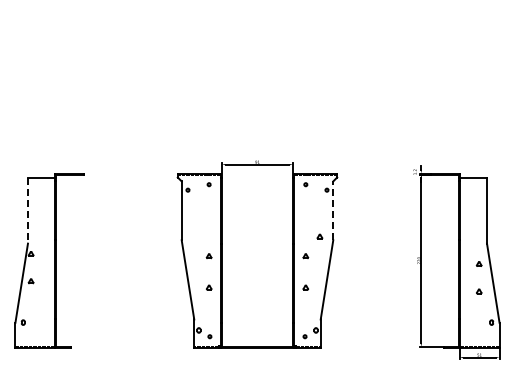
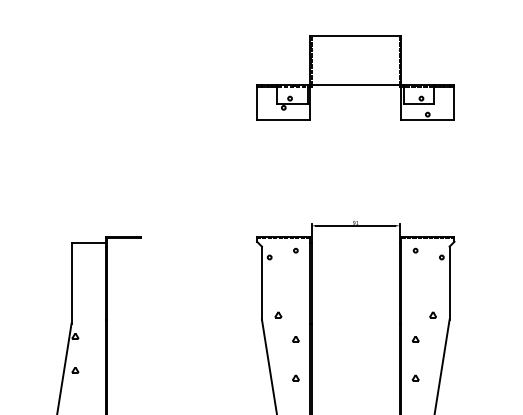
part: (257, 45) -> (355, 78), added
line: (333, 210) -> (449, 282), dashed -> solid
line: (27, 211) -> (70, 283), dashed -> solid
part: (194, 236) -> (277, 314), added

